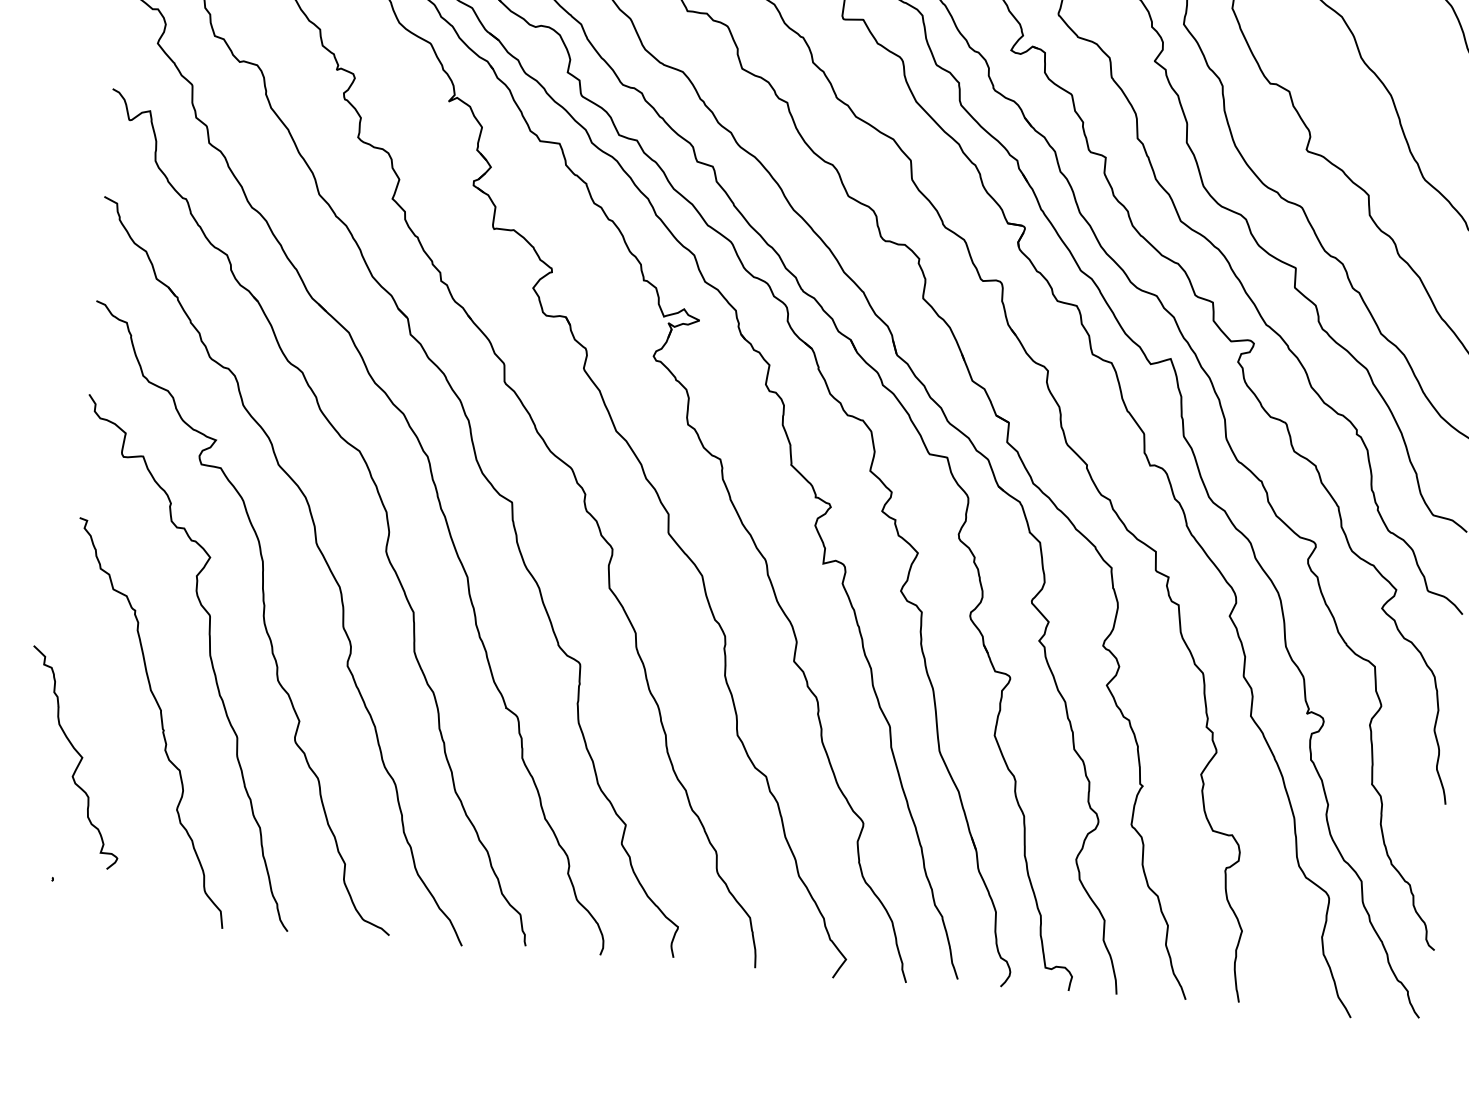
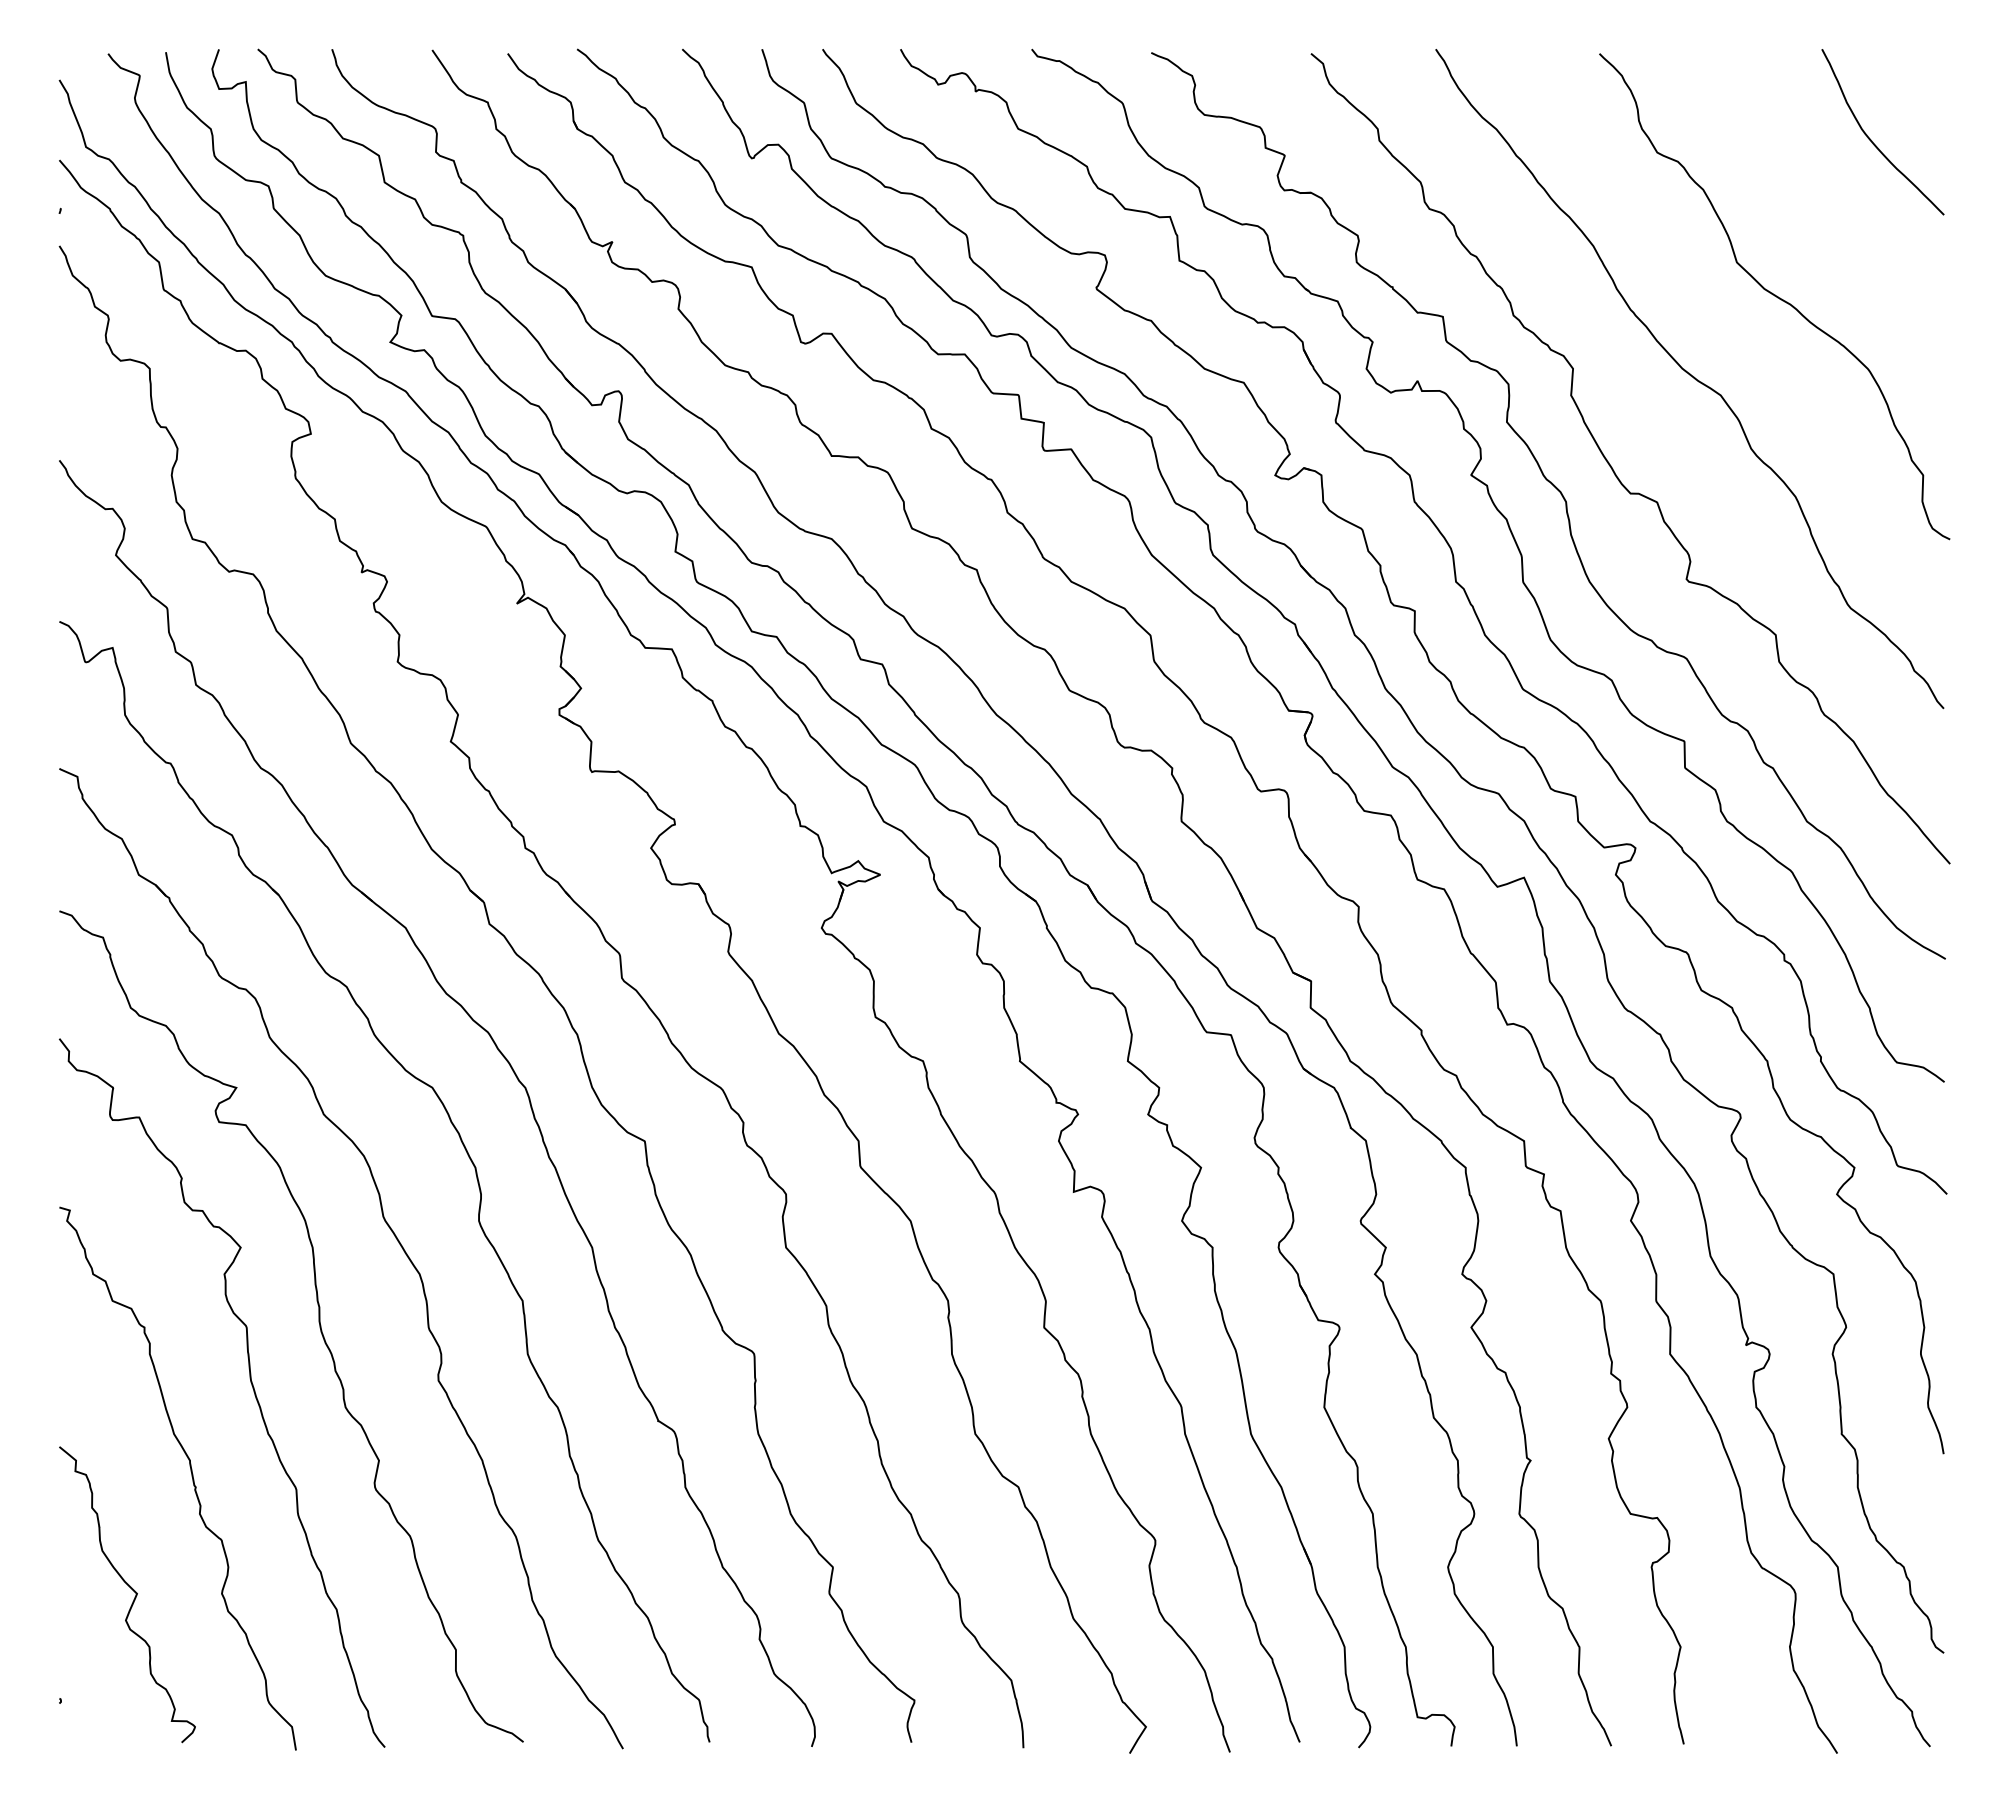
curve: (78, 754) -> (131, 1589), moved

